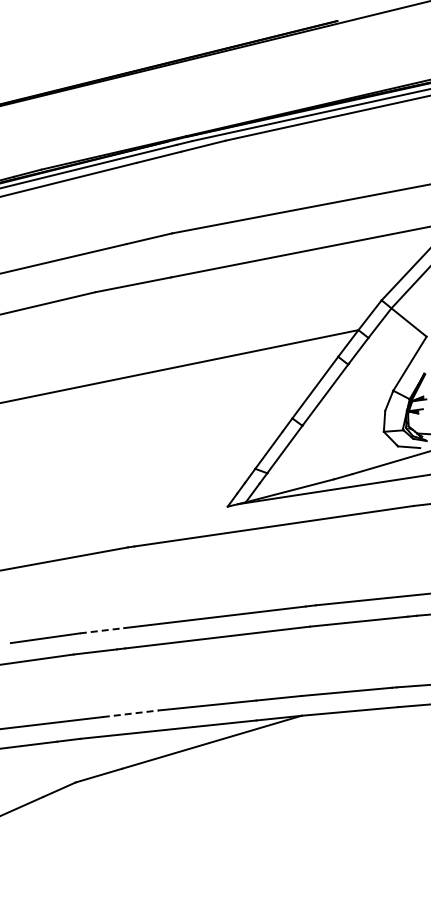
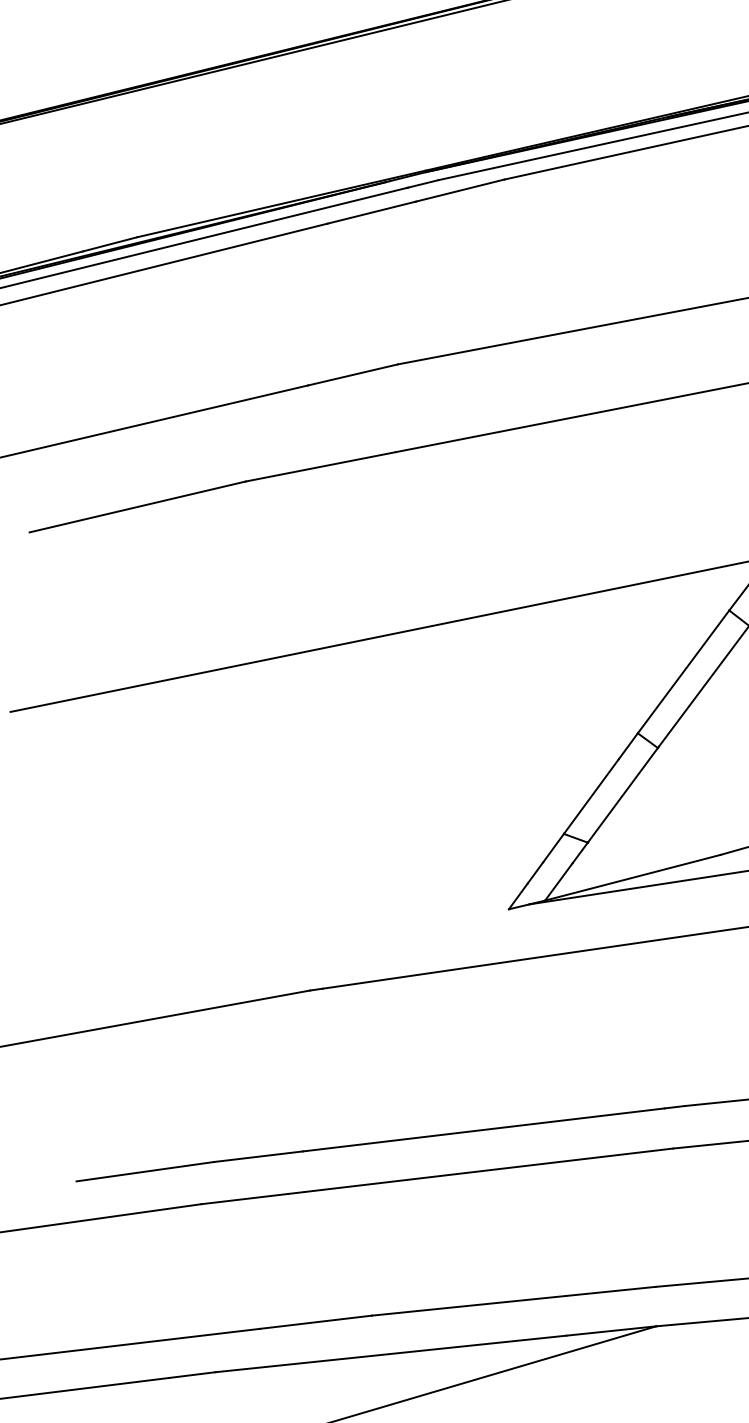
line: (102, 630) -> (259, 1156), dashed -> solid
line: (131, 713) -> (317, 1321), dashed -> solid

